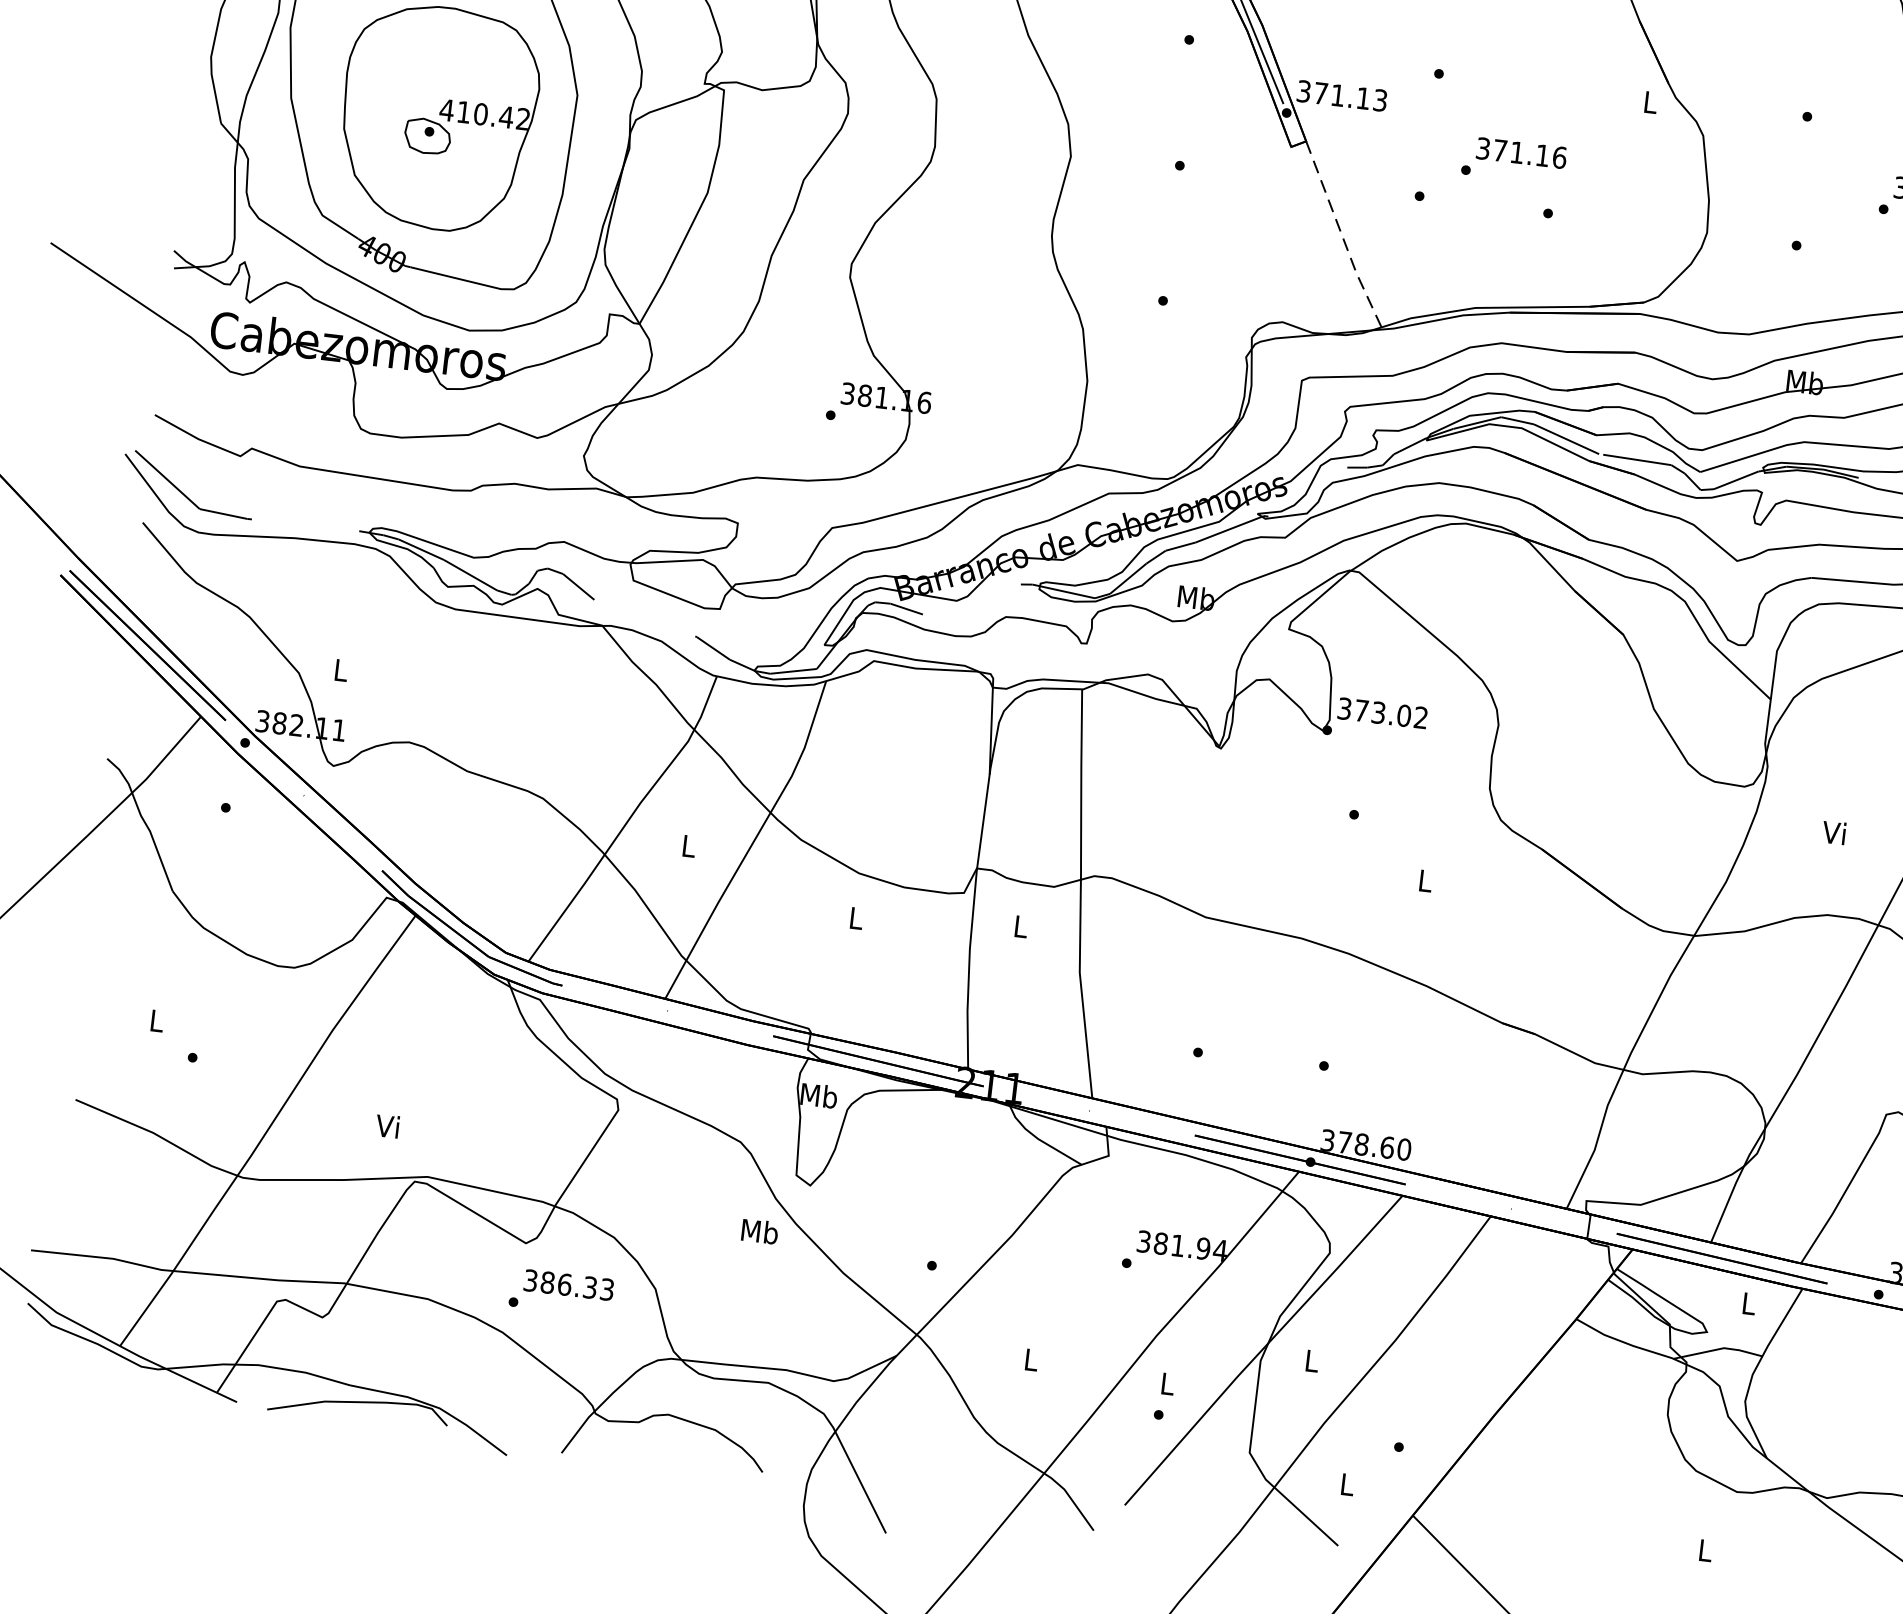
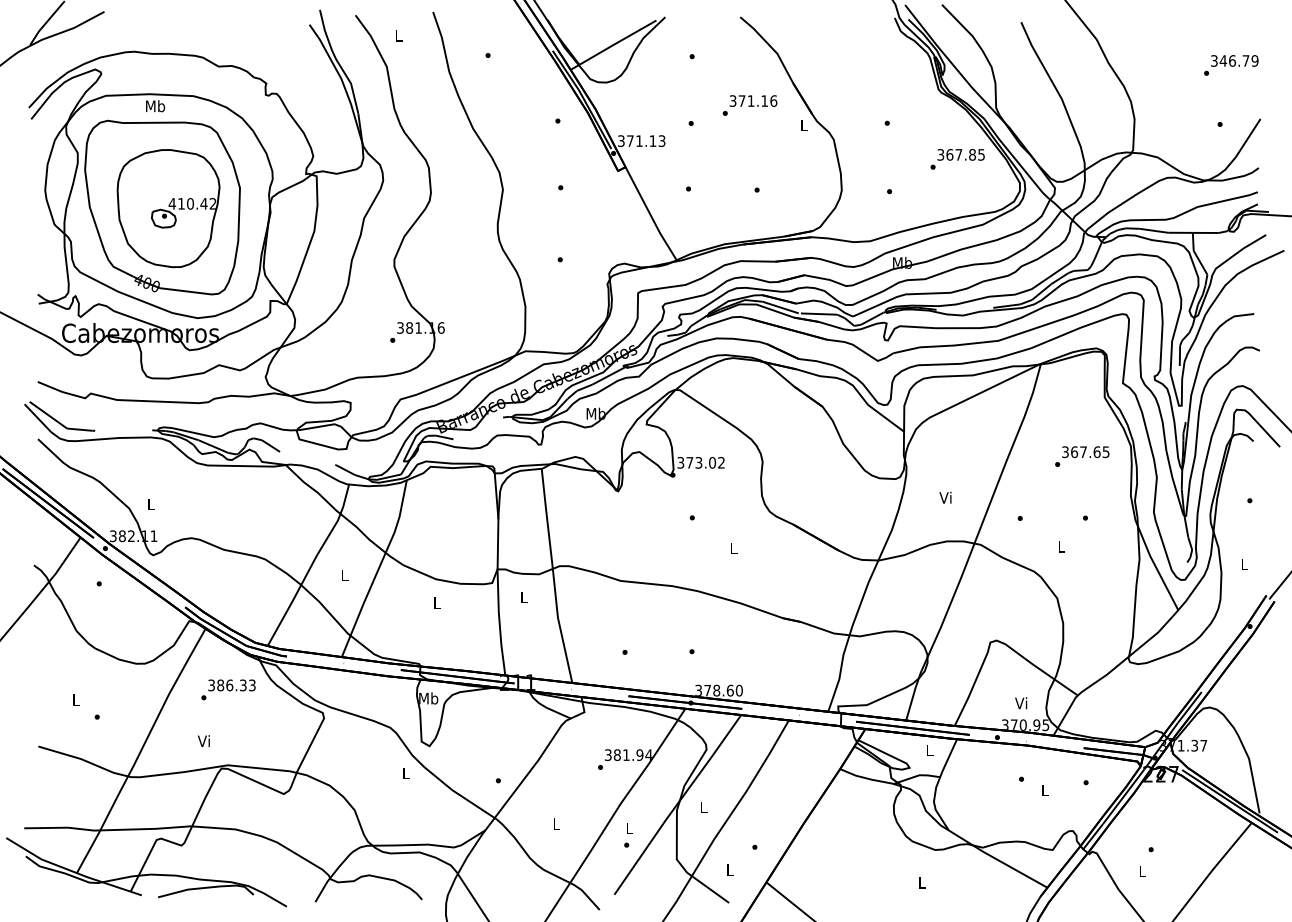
text: (1513, 160) -> (749, 105), moved
line: (1342, 237) -> (650, 215), dashed -> solid
text: (759, 1231) -> (405, 773), Mb -> L
text: (561, 1292) -> (228, 689), moved

